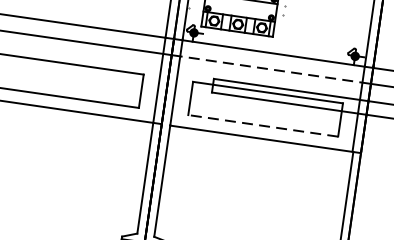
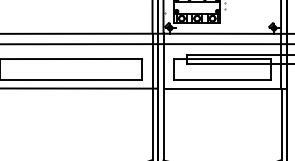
line: (271, 70) -> (222, 44), dashed -> solid
line: (262, 125) -> (221, 80), dashed -> solid

